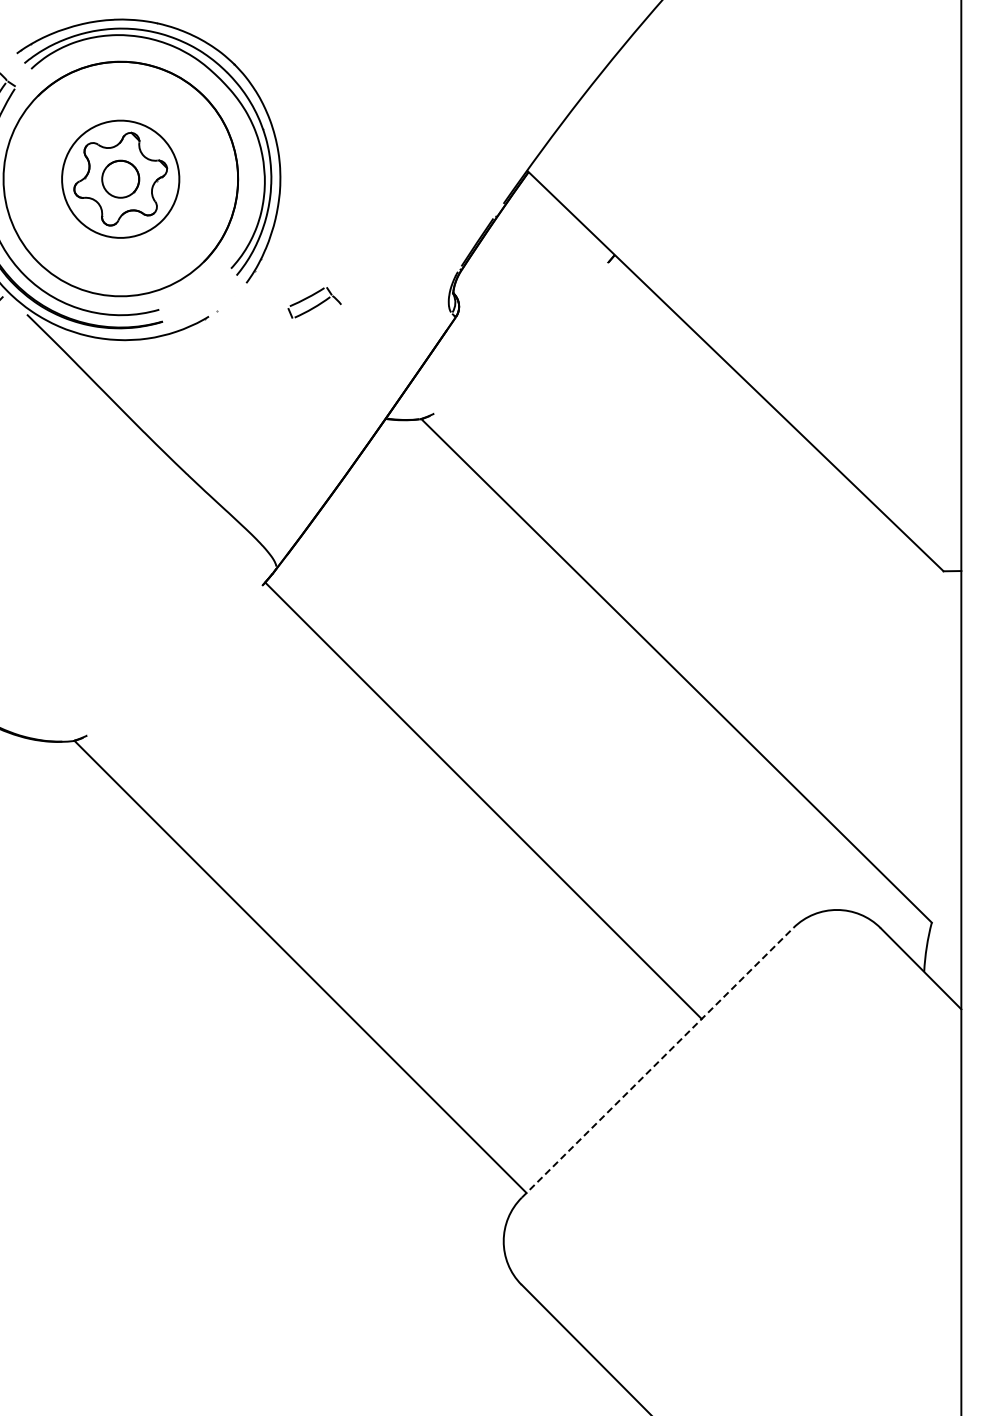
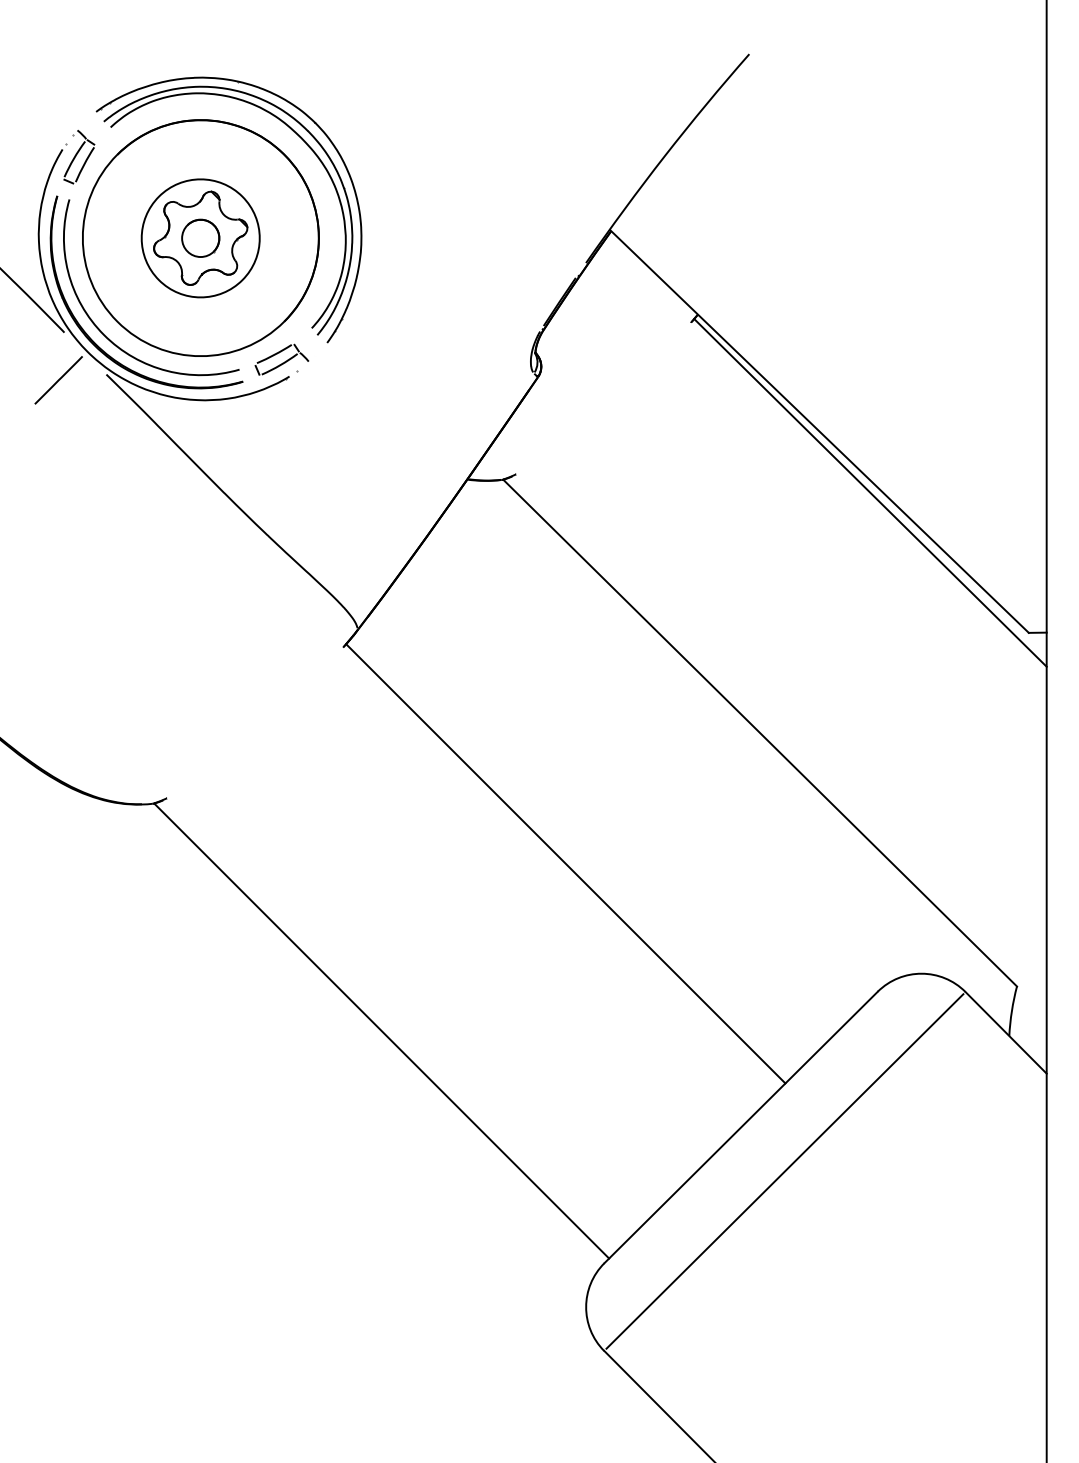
part: (314, 302) -> (281, 359), moved
line: (786, 431) -> (870, 492), added
line: (658, 1062) -> (741, 1127), dashed -> solid
line: (700, 1106) -> (784, 1171), added

